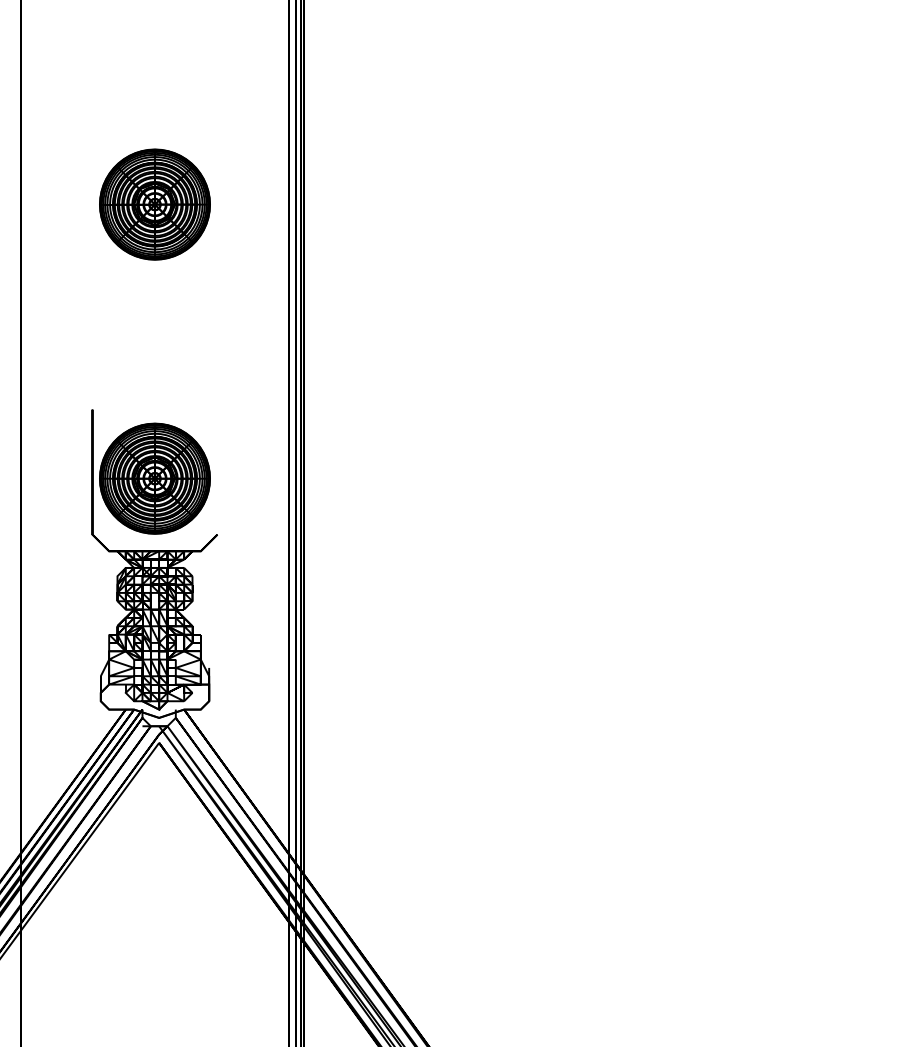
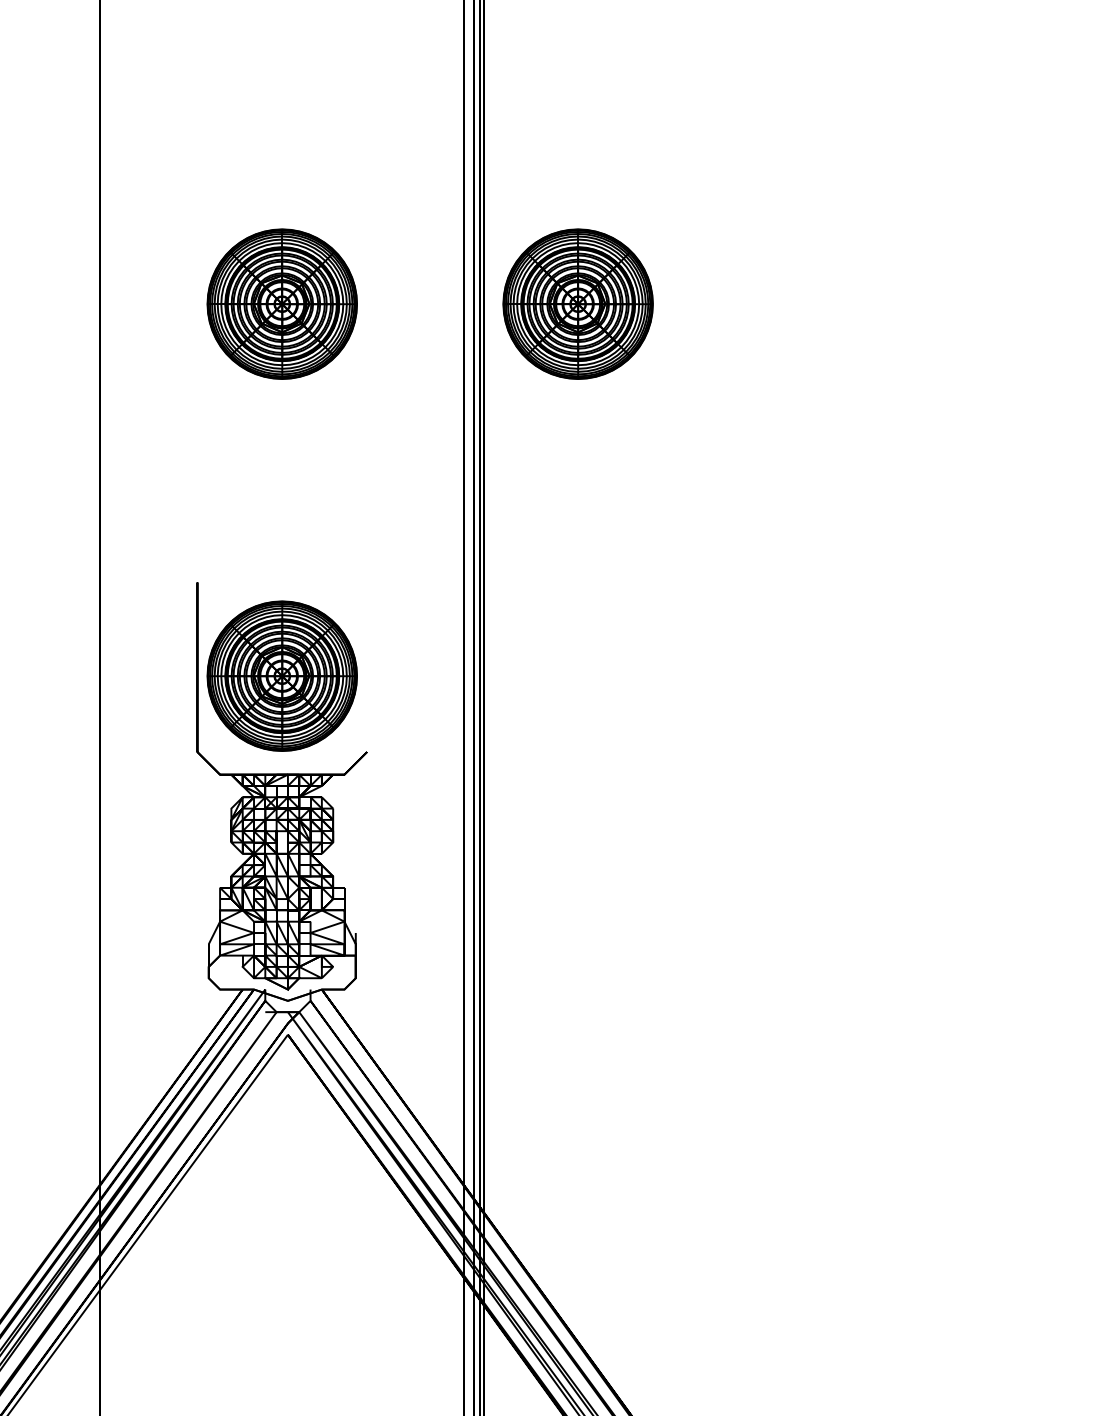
part: (372, 204) -> (577, 304), added

